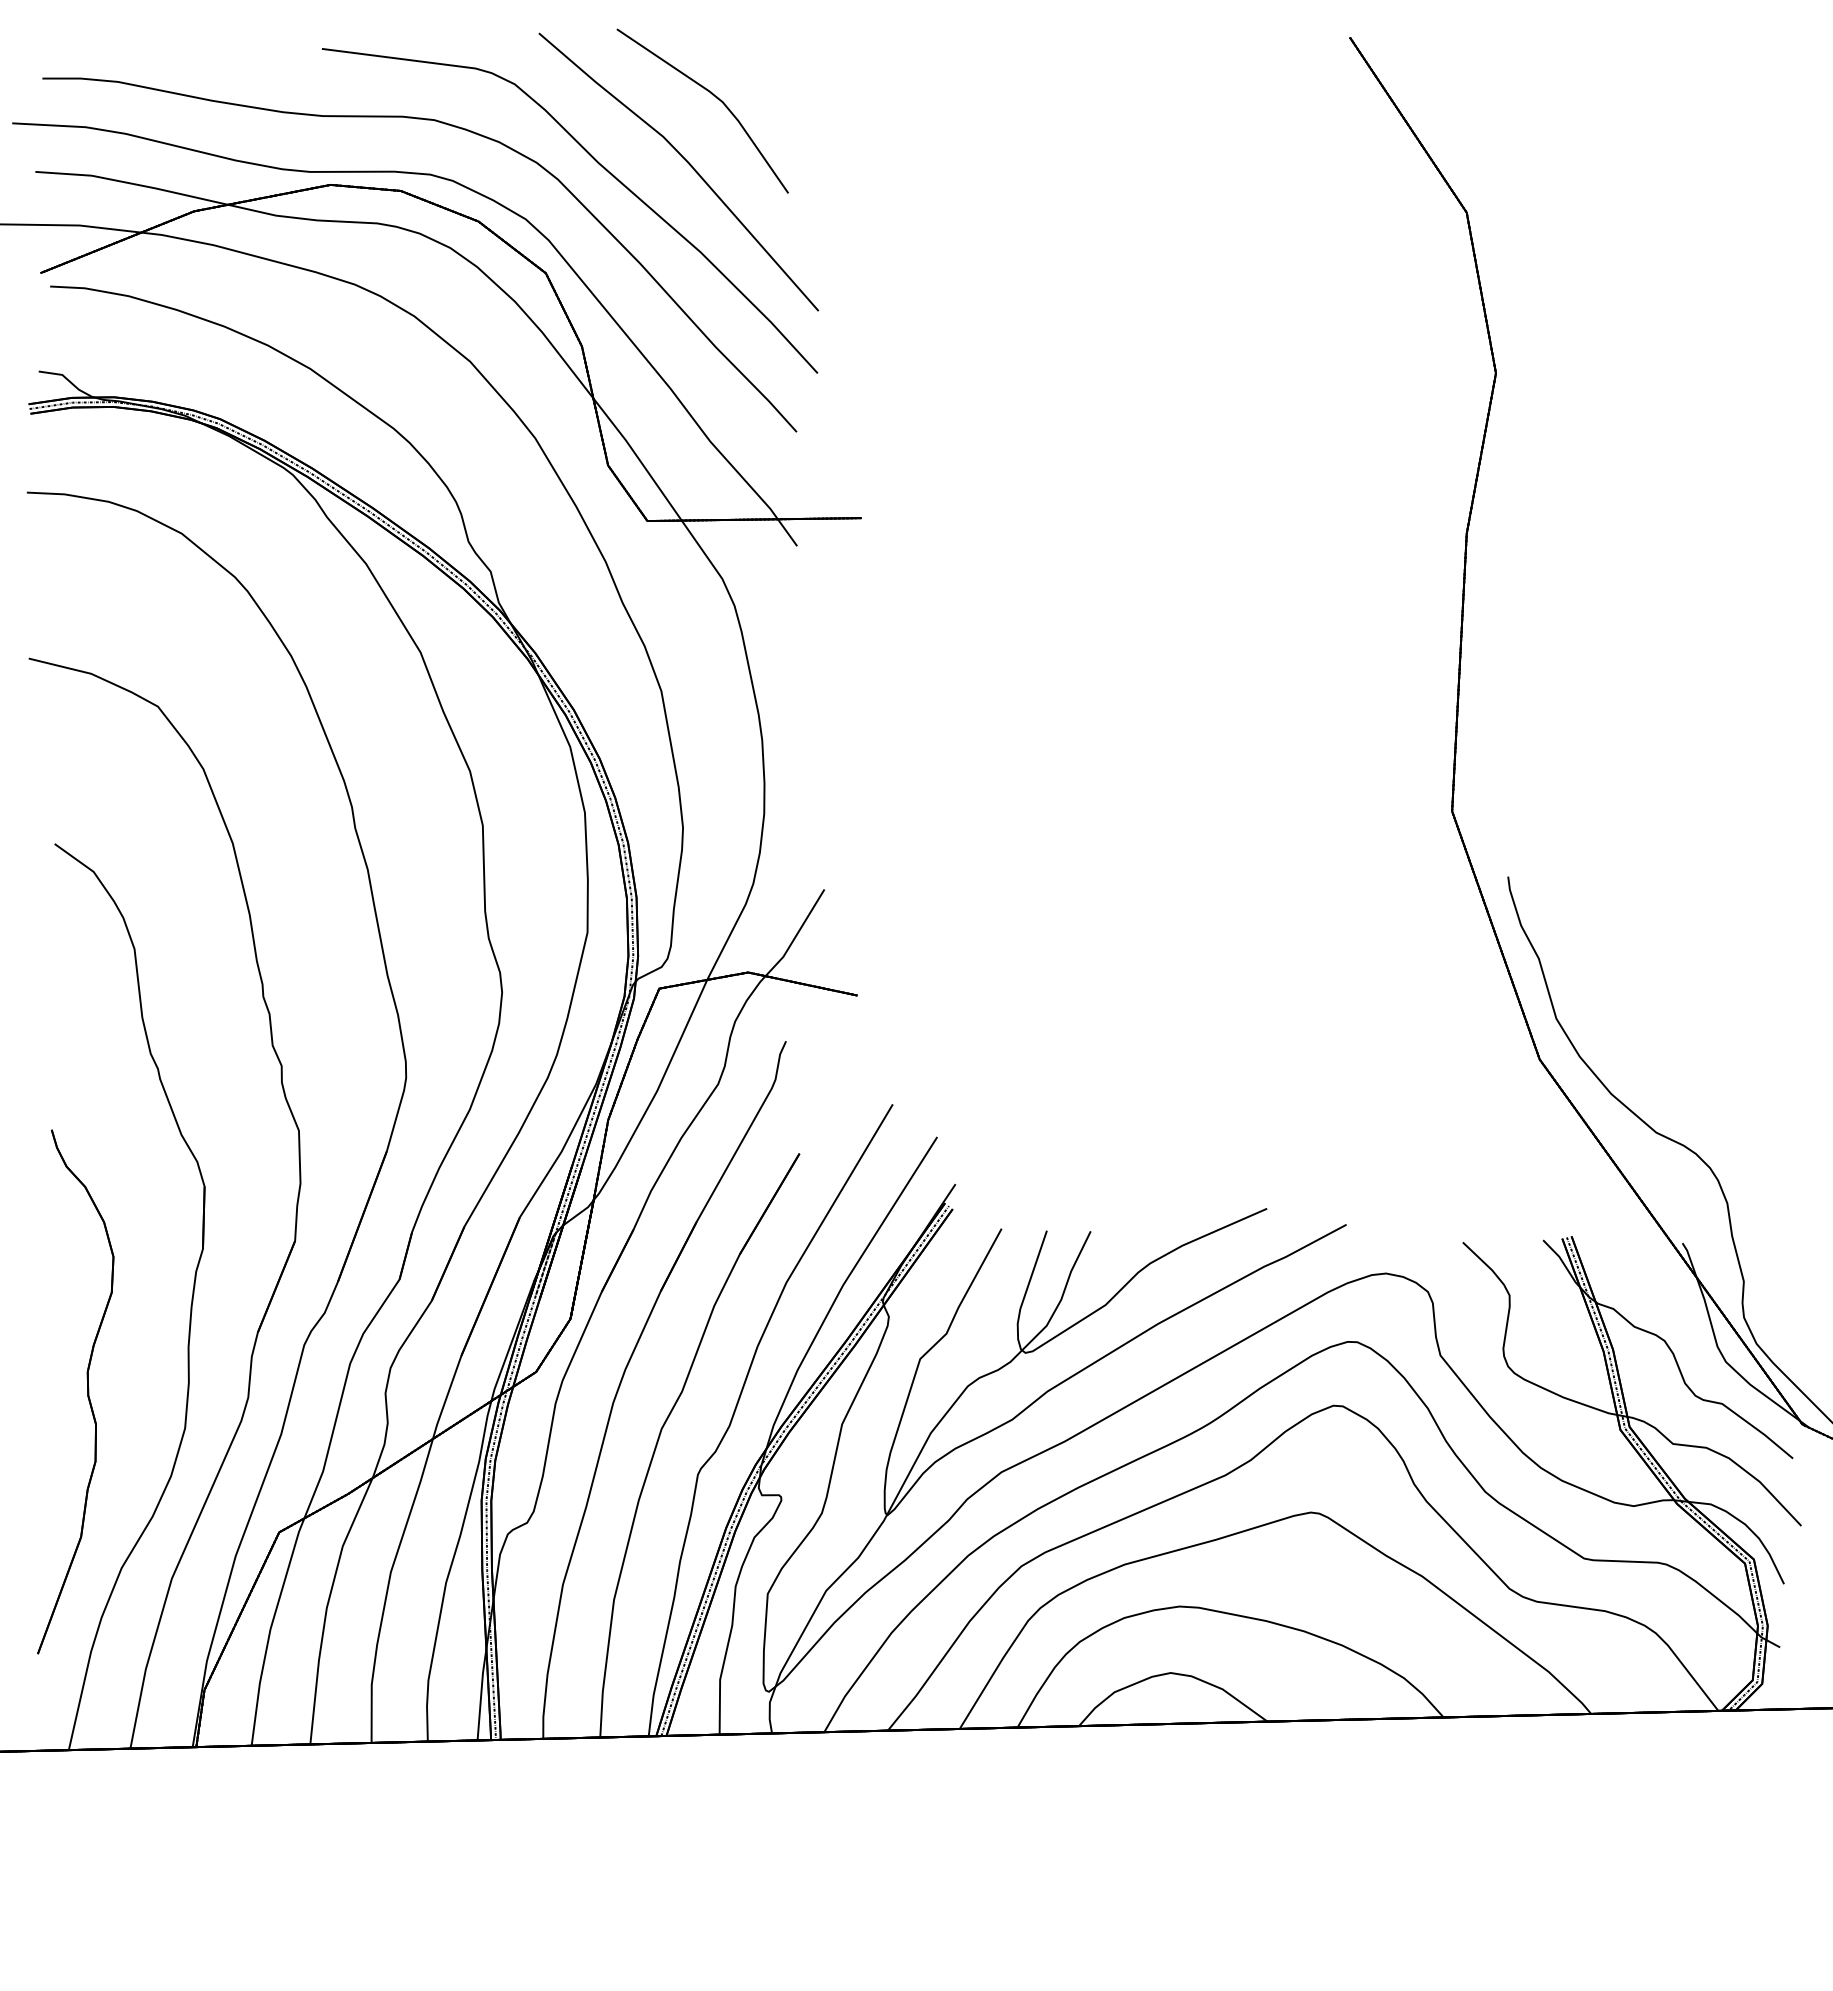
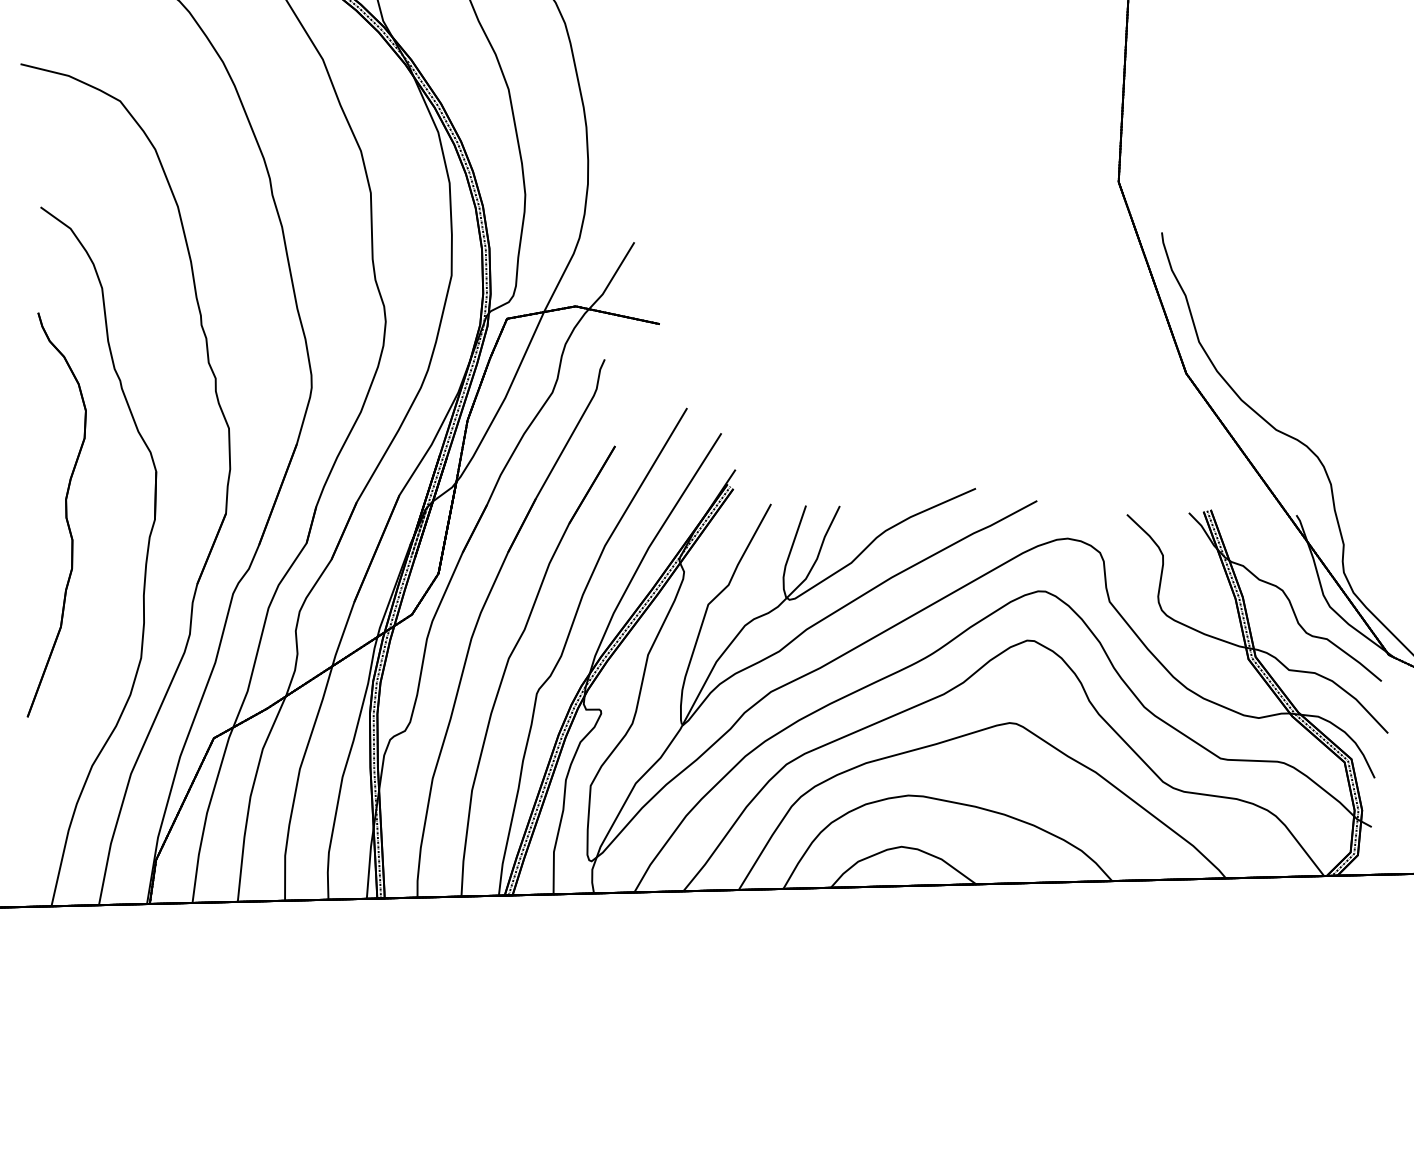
part: (87, 1391) -> (65, 514), moved

